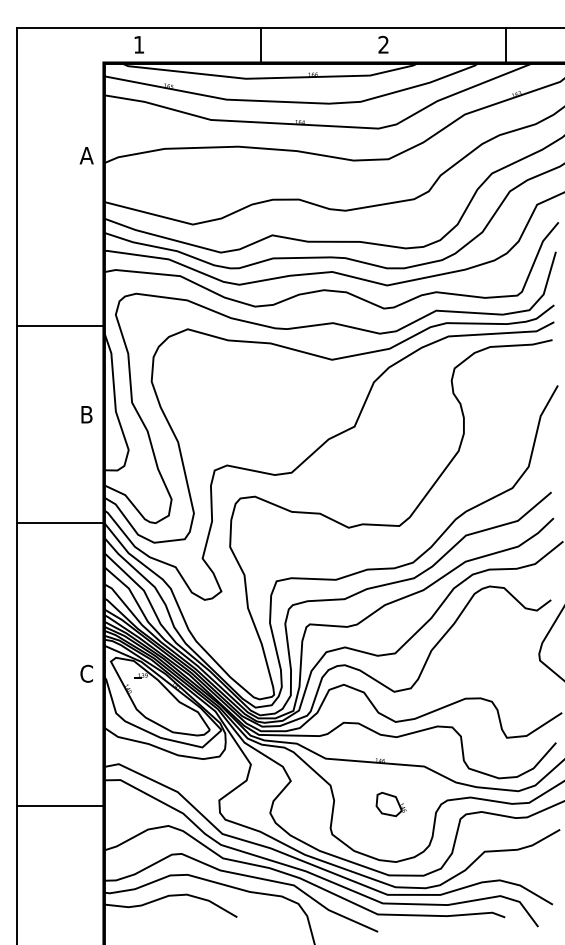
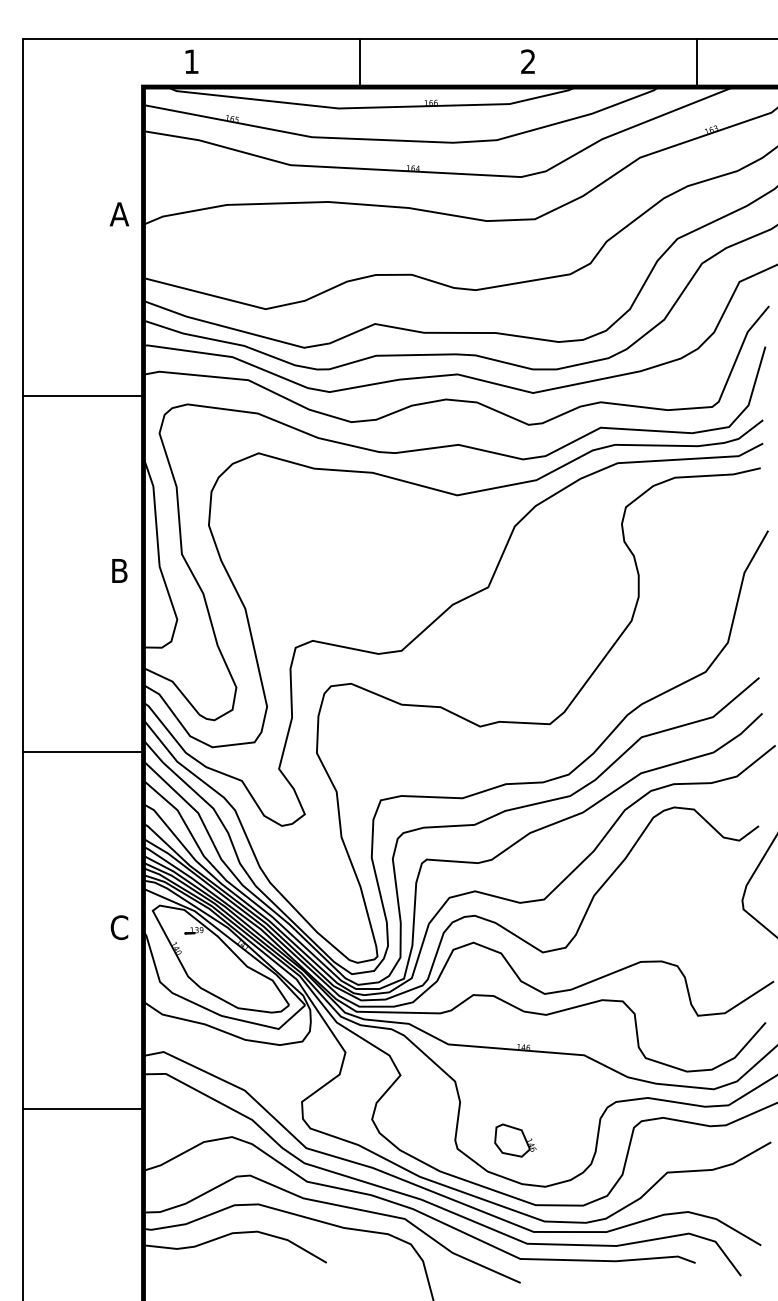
line: (60, 326) -> (83, 395), moved
line: (60, 523) -> (83, 752), moved
part: (390, 803) -> (514, 1139), moved

